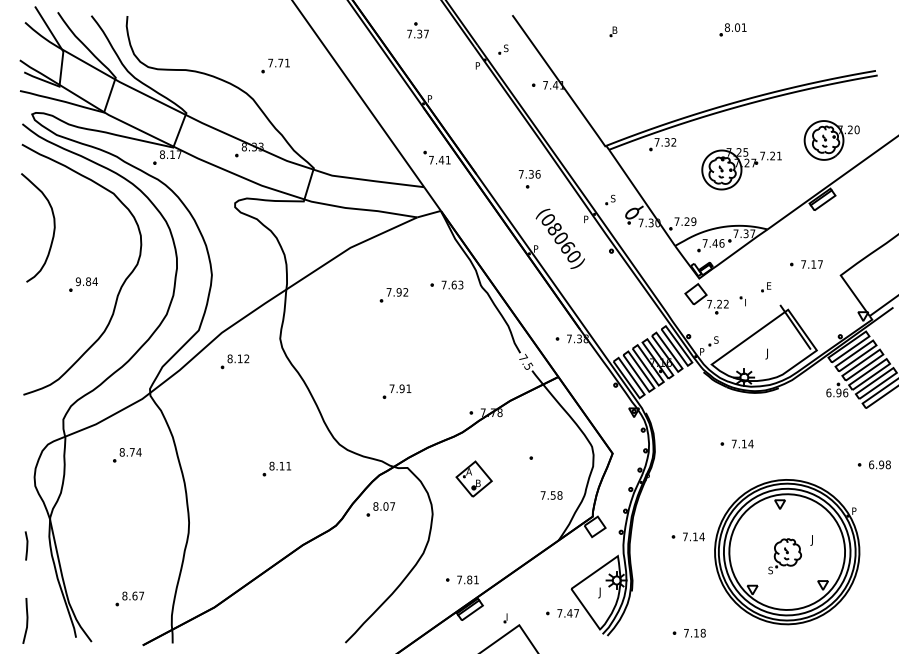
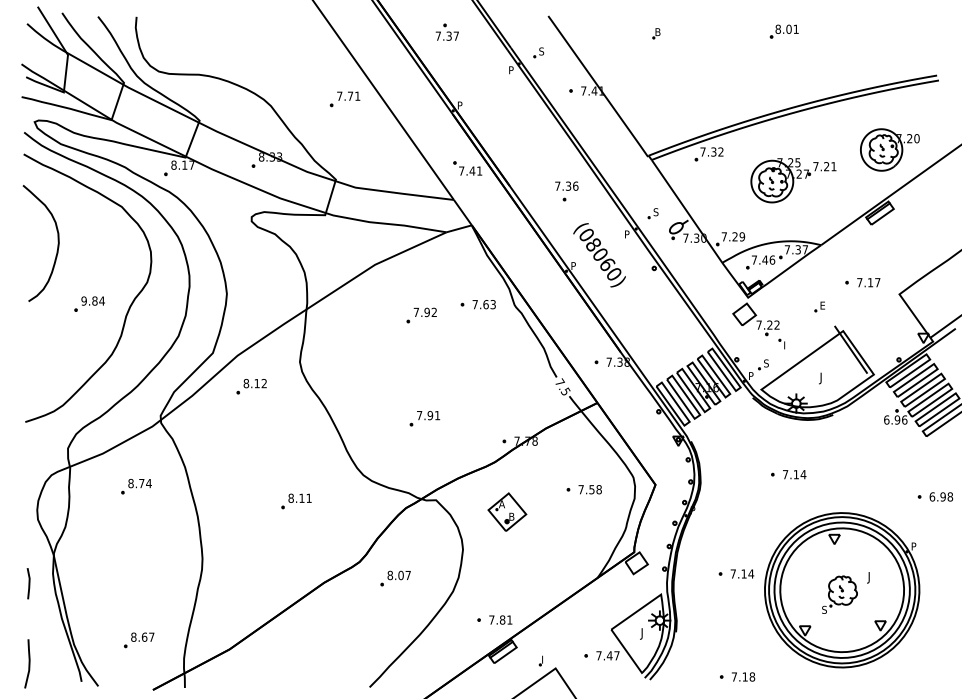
part: (275, 66) -> (344, 99), moved
part: (742, 300) -> (781, 343), moved
text: (550, 495) -> (589, 489), moved
part: (380, 509) -> (395, 578), moved

